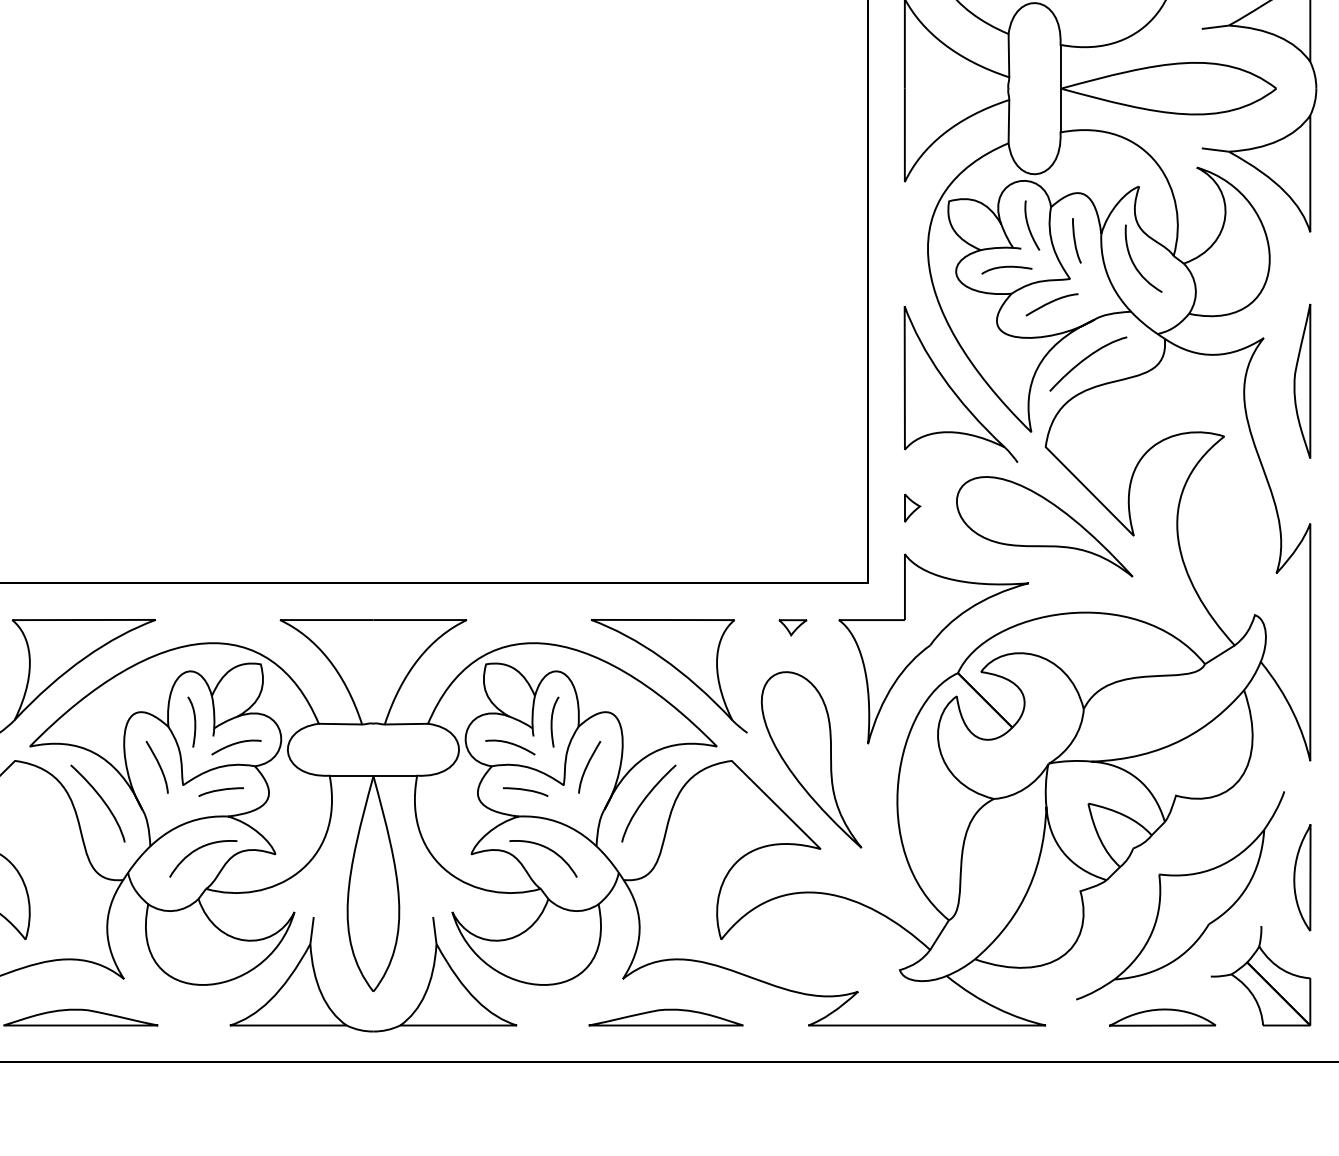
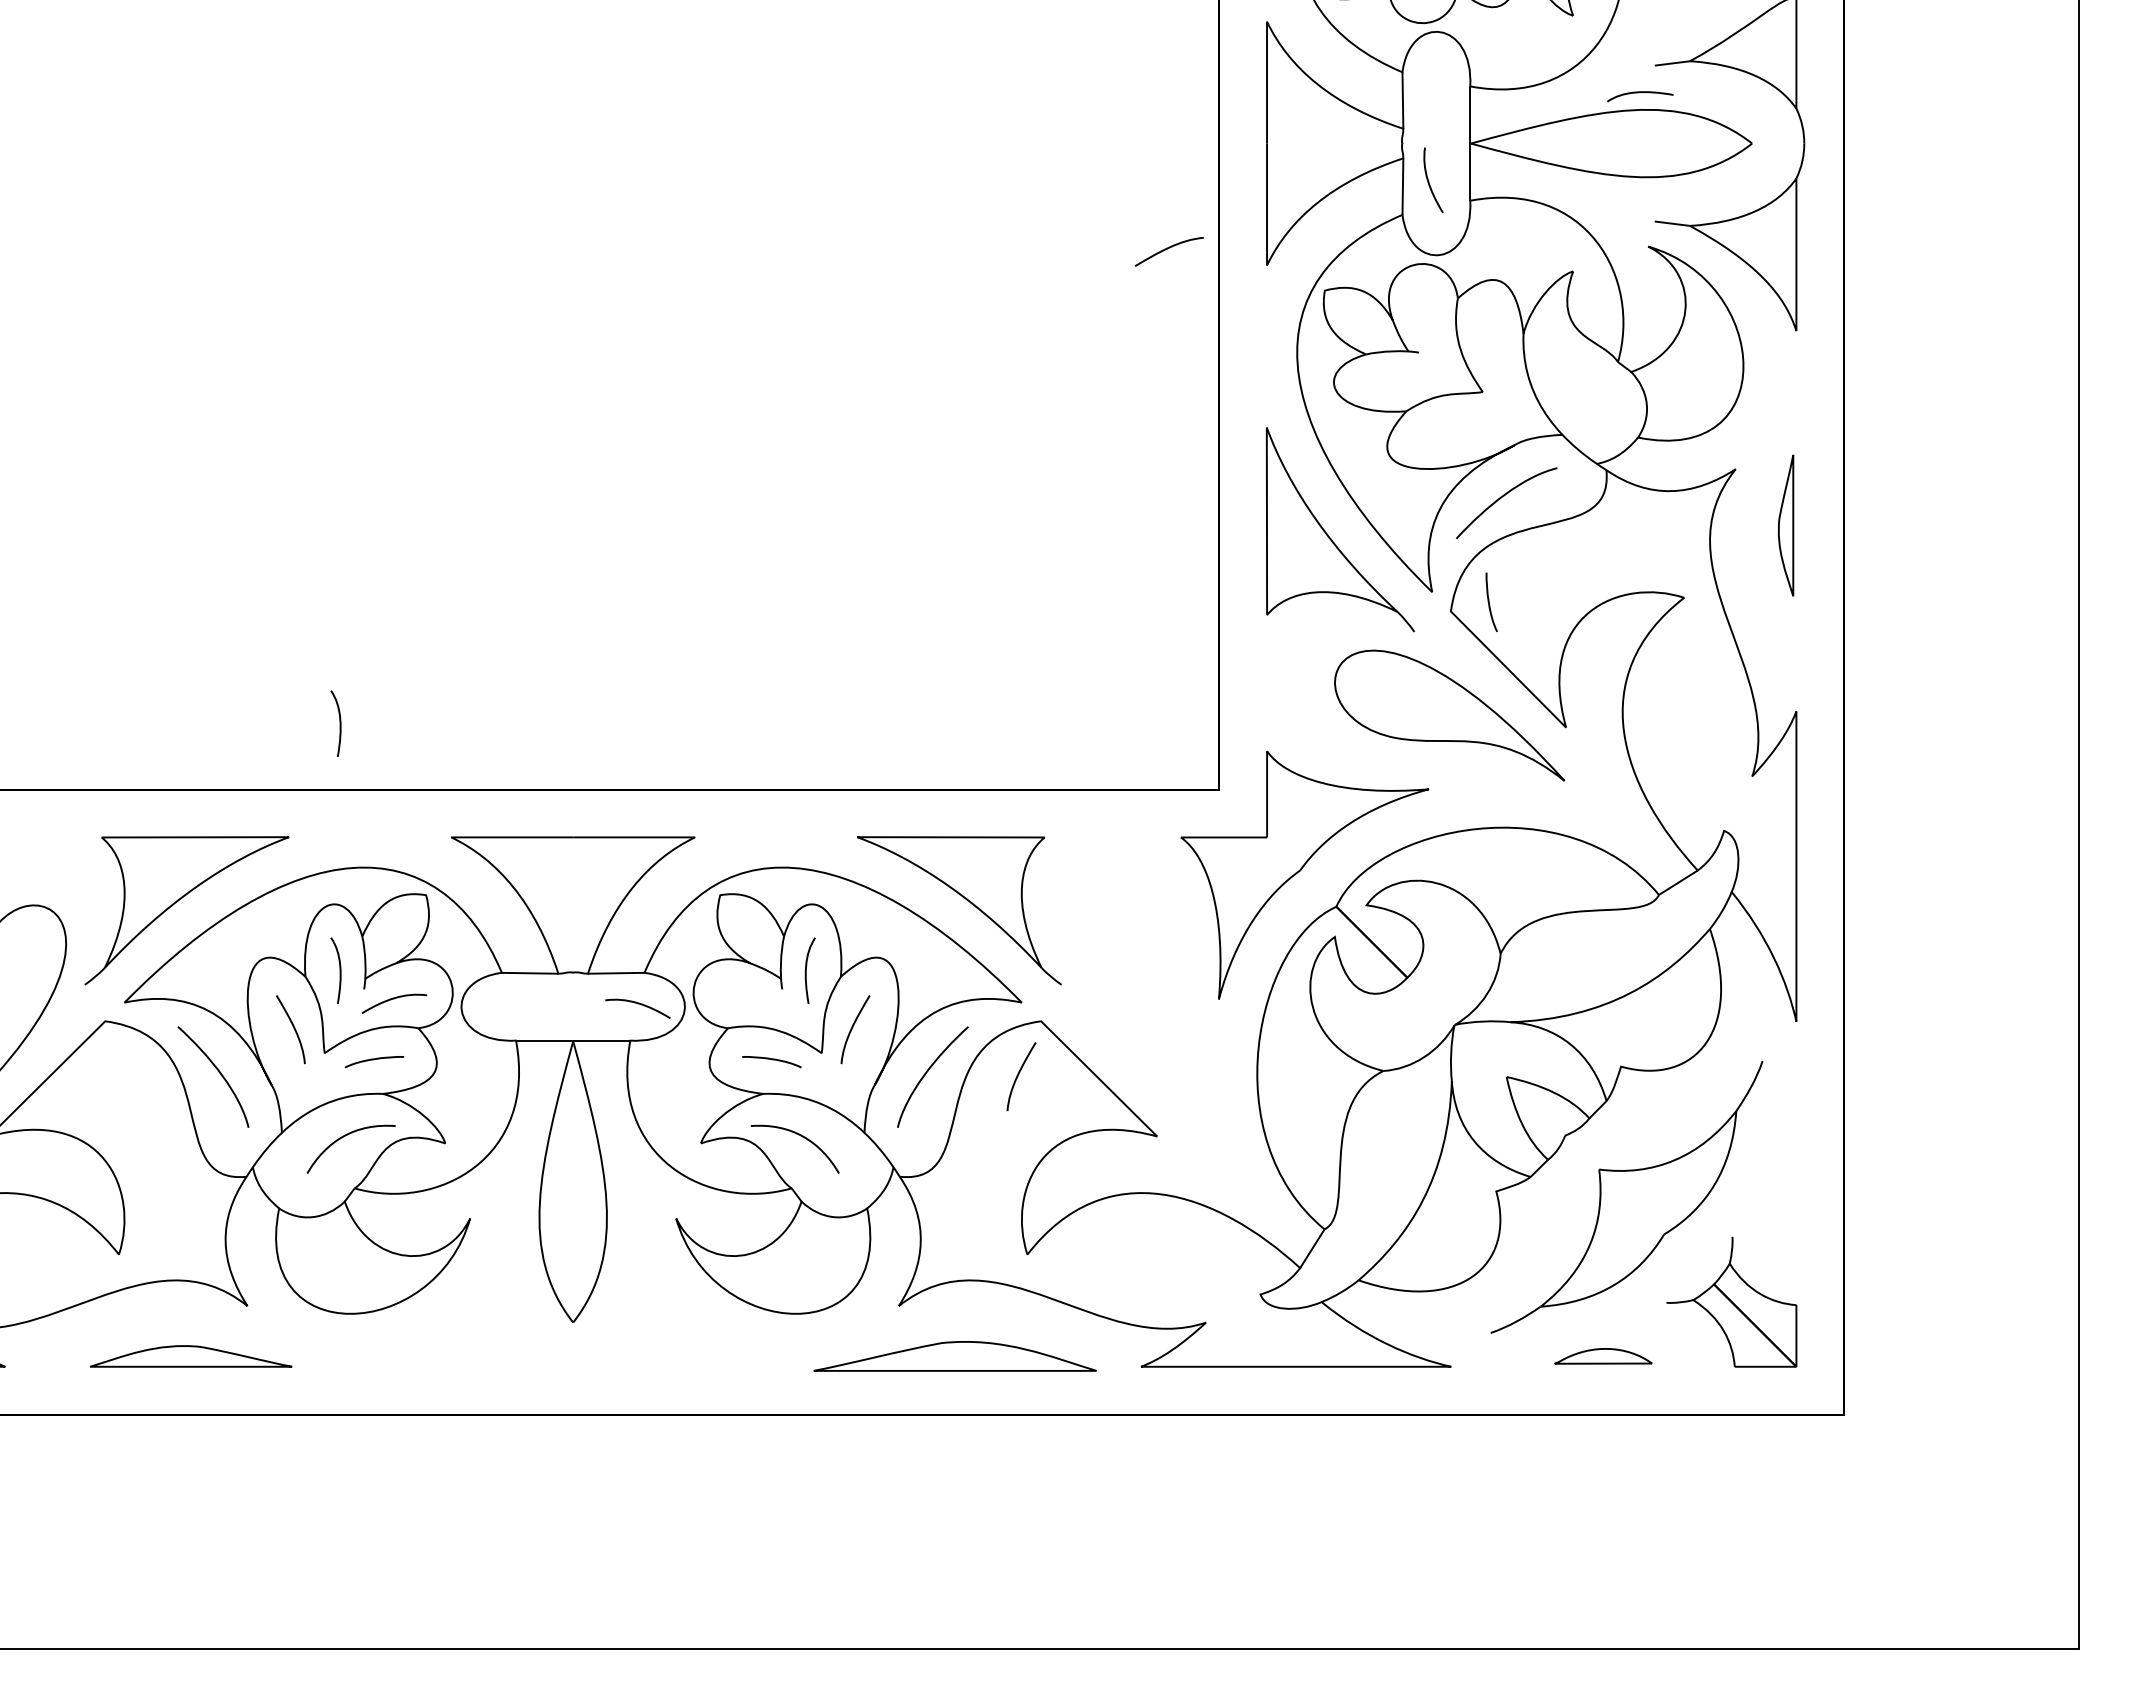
curve: (1029, 226) -> (1429, 181), moved
curve: (1075, 240) -> (1489, 601), moved
curve: (1134, 263) -> (1566, 371), removed
curve: (1007, 267) -> (1640, 93), moved
curve: (1050, 303) -> (1167, 249), moved
part: (1301, 381) -> (1785, 525), size x0.7
part: (912, 507) -> (1277, 690), removed
curve: (194, 532) -> (339, 723), added
part: (792, 627) -> (1120, 847), removed
curve: (510, 744) -> (637, 1004), moved
part: (811, 759) -> (1145, 1019), removed
curve: (715, 801) -> (1019, 1074), added
part: (1301, 877) -> (1785, 1173), removed
part: (326, 1002) -> (512, 1336), removed
part: (1162, 1016) -> (1603, 1355), size x0.7
part: (666, 1017) -> (955, 1356), size x1.4

